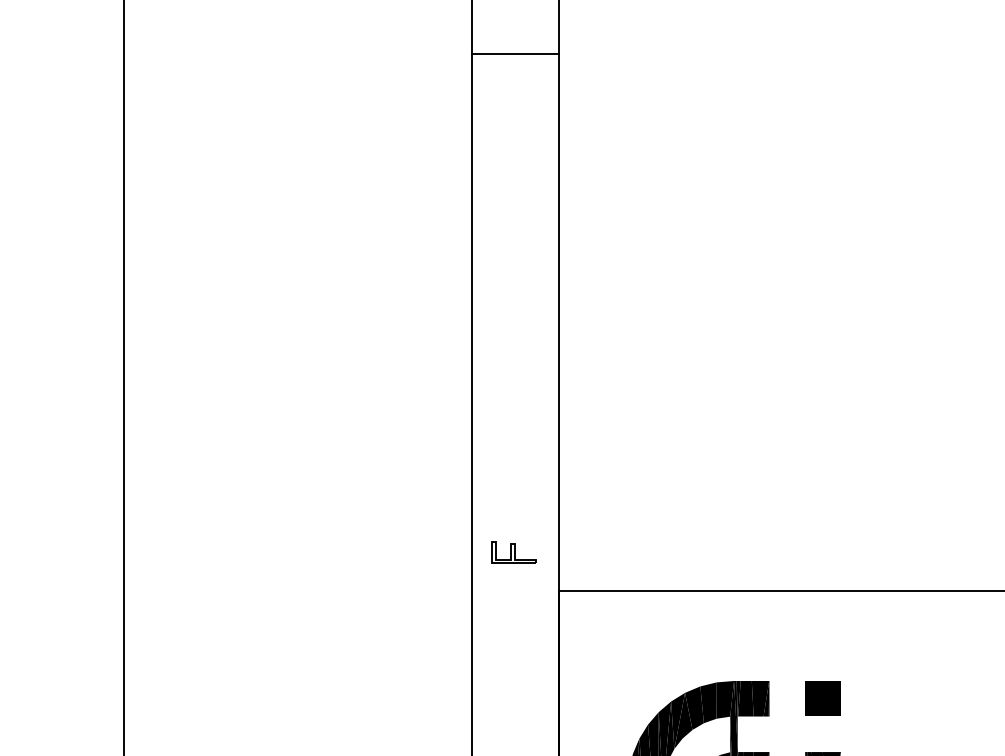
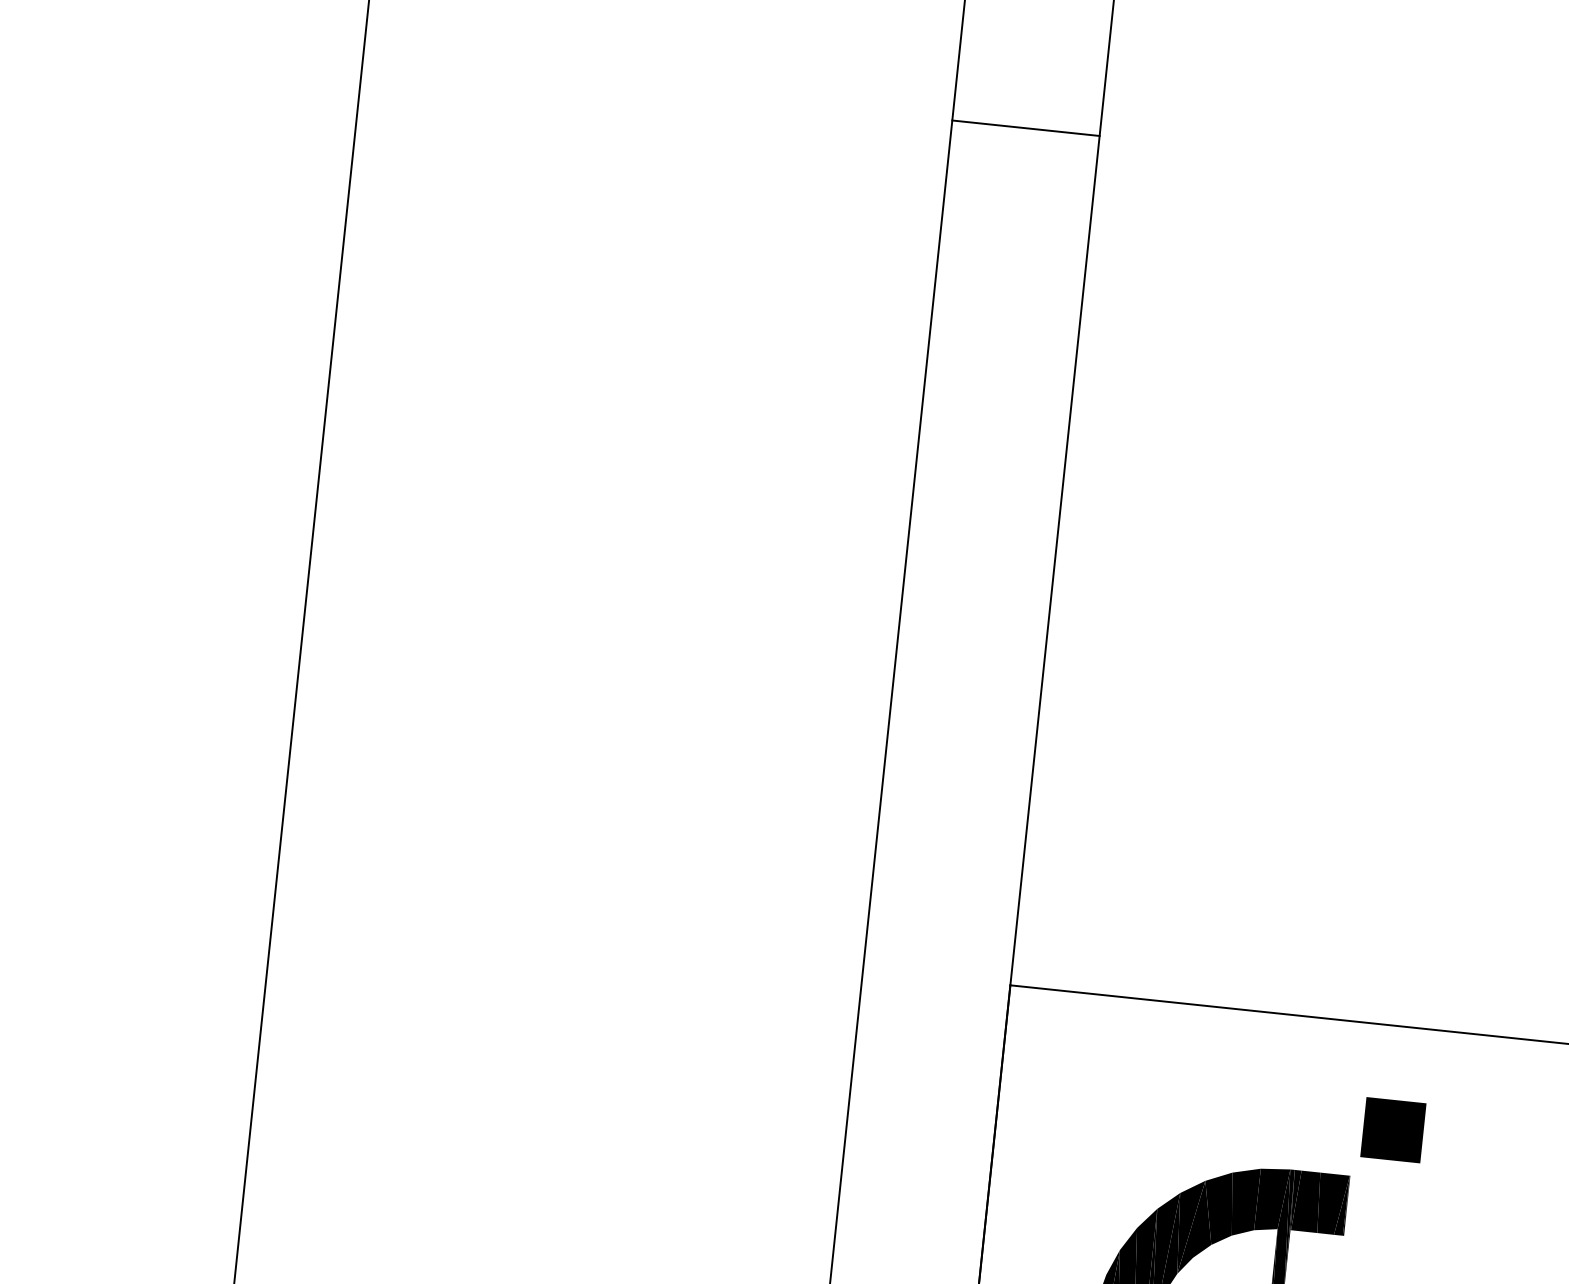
line: (515, 53) -> (1025, 127), moved
part: (513, 552) -> (940, 912), removed
part: (822, 698) -> (1392, 1129), moved

